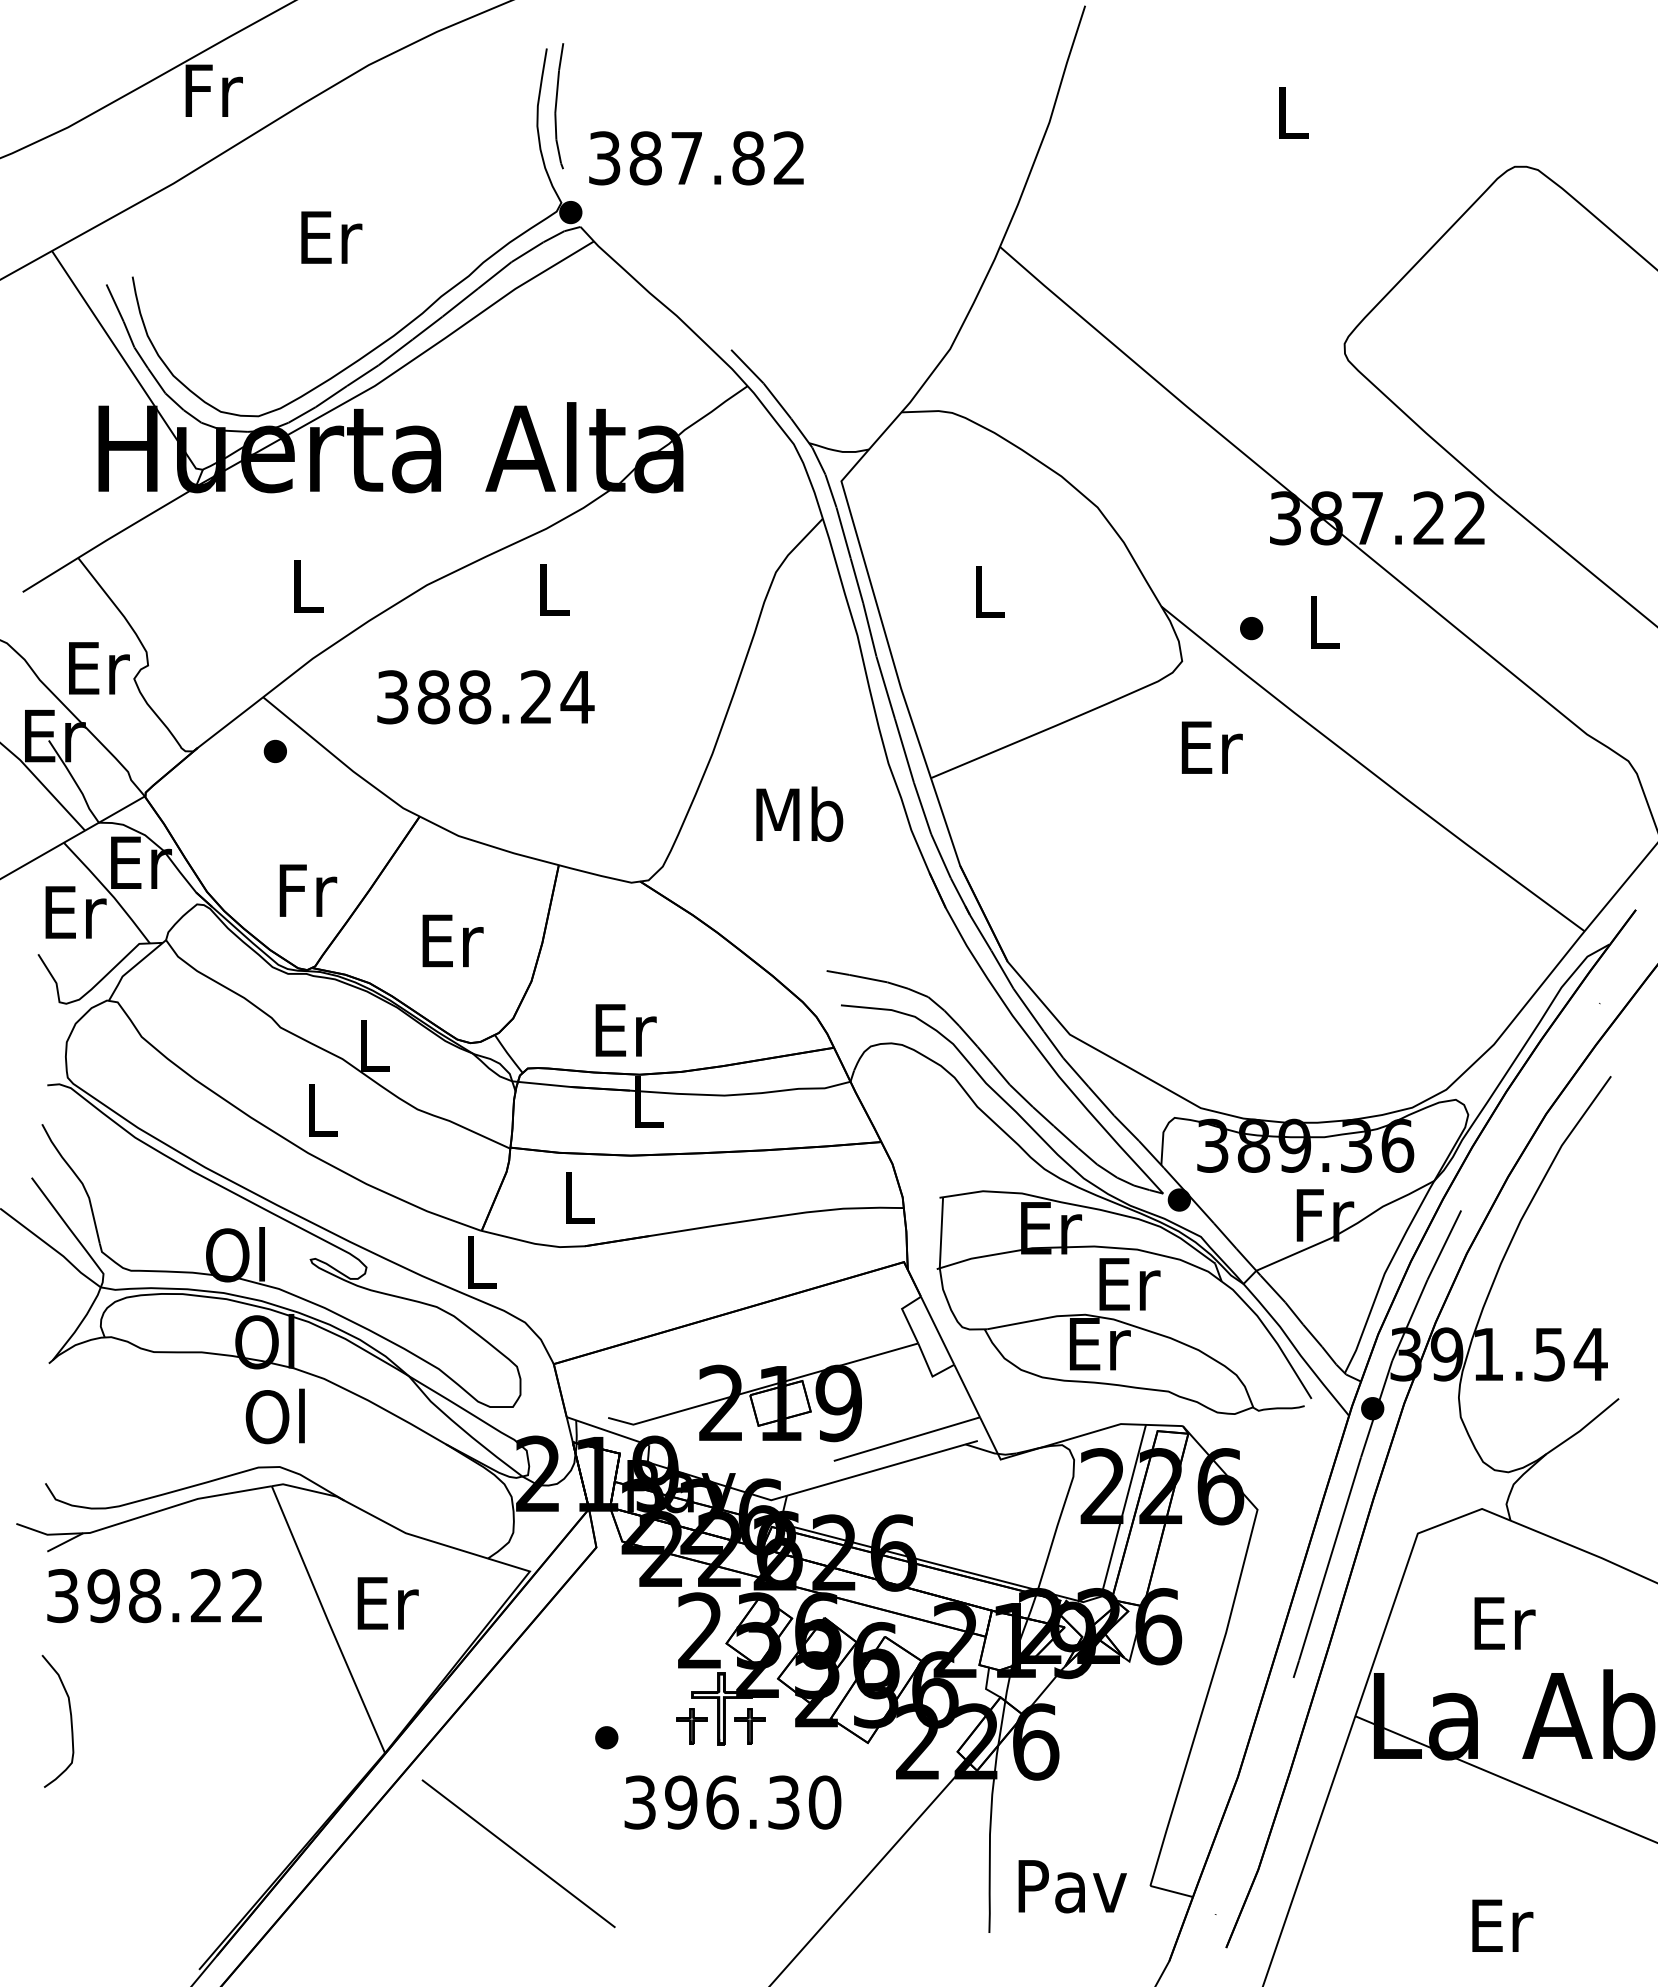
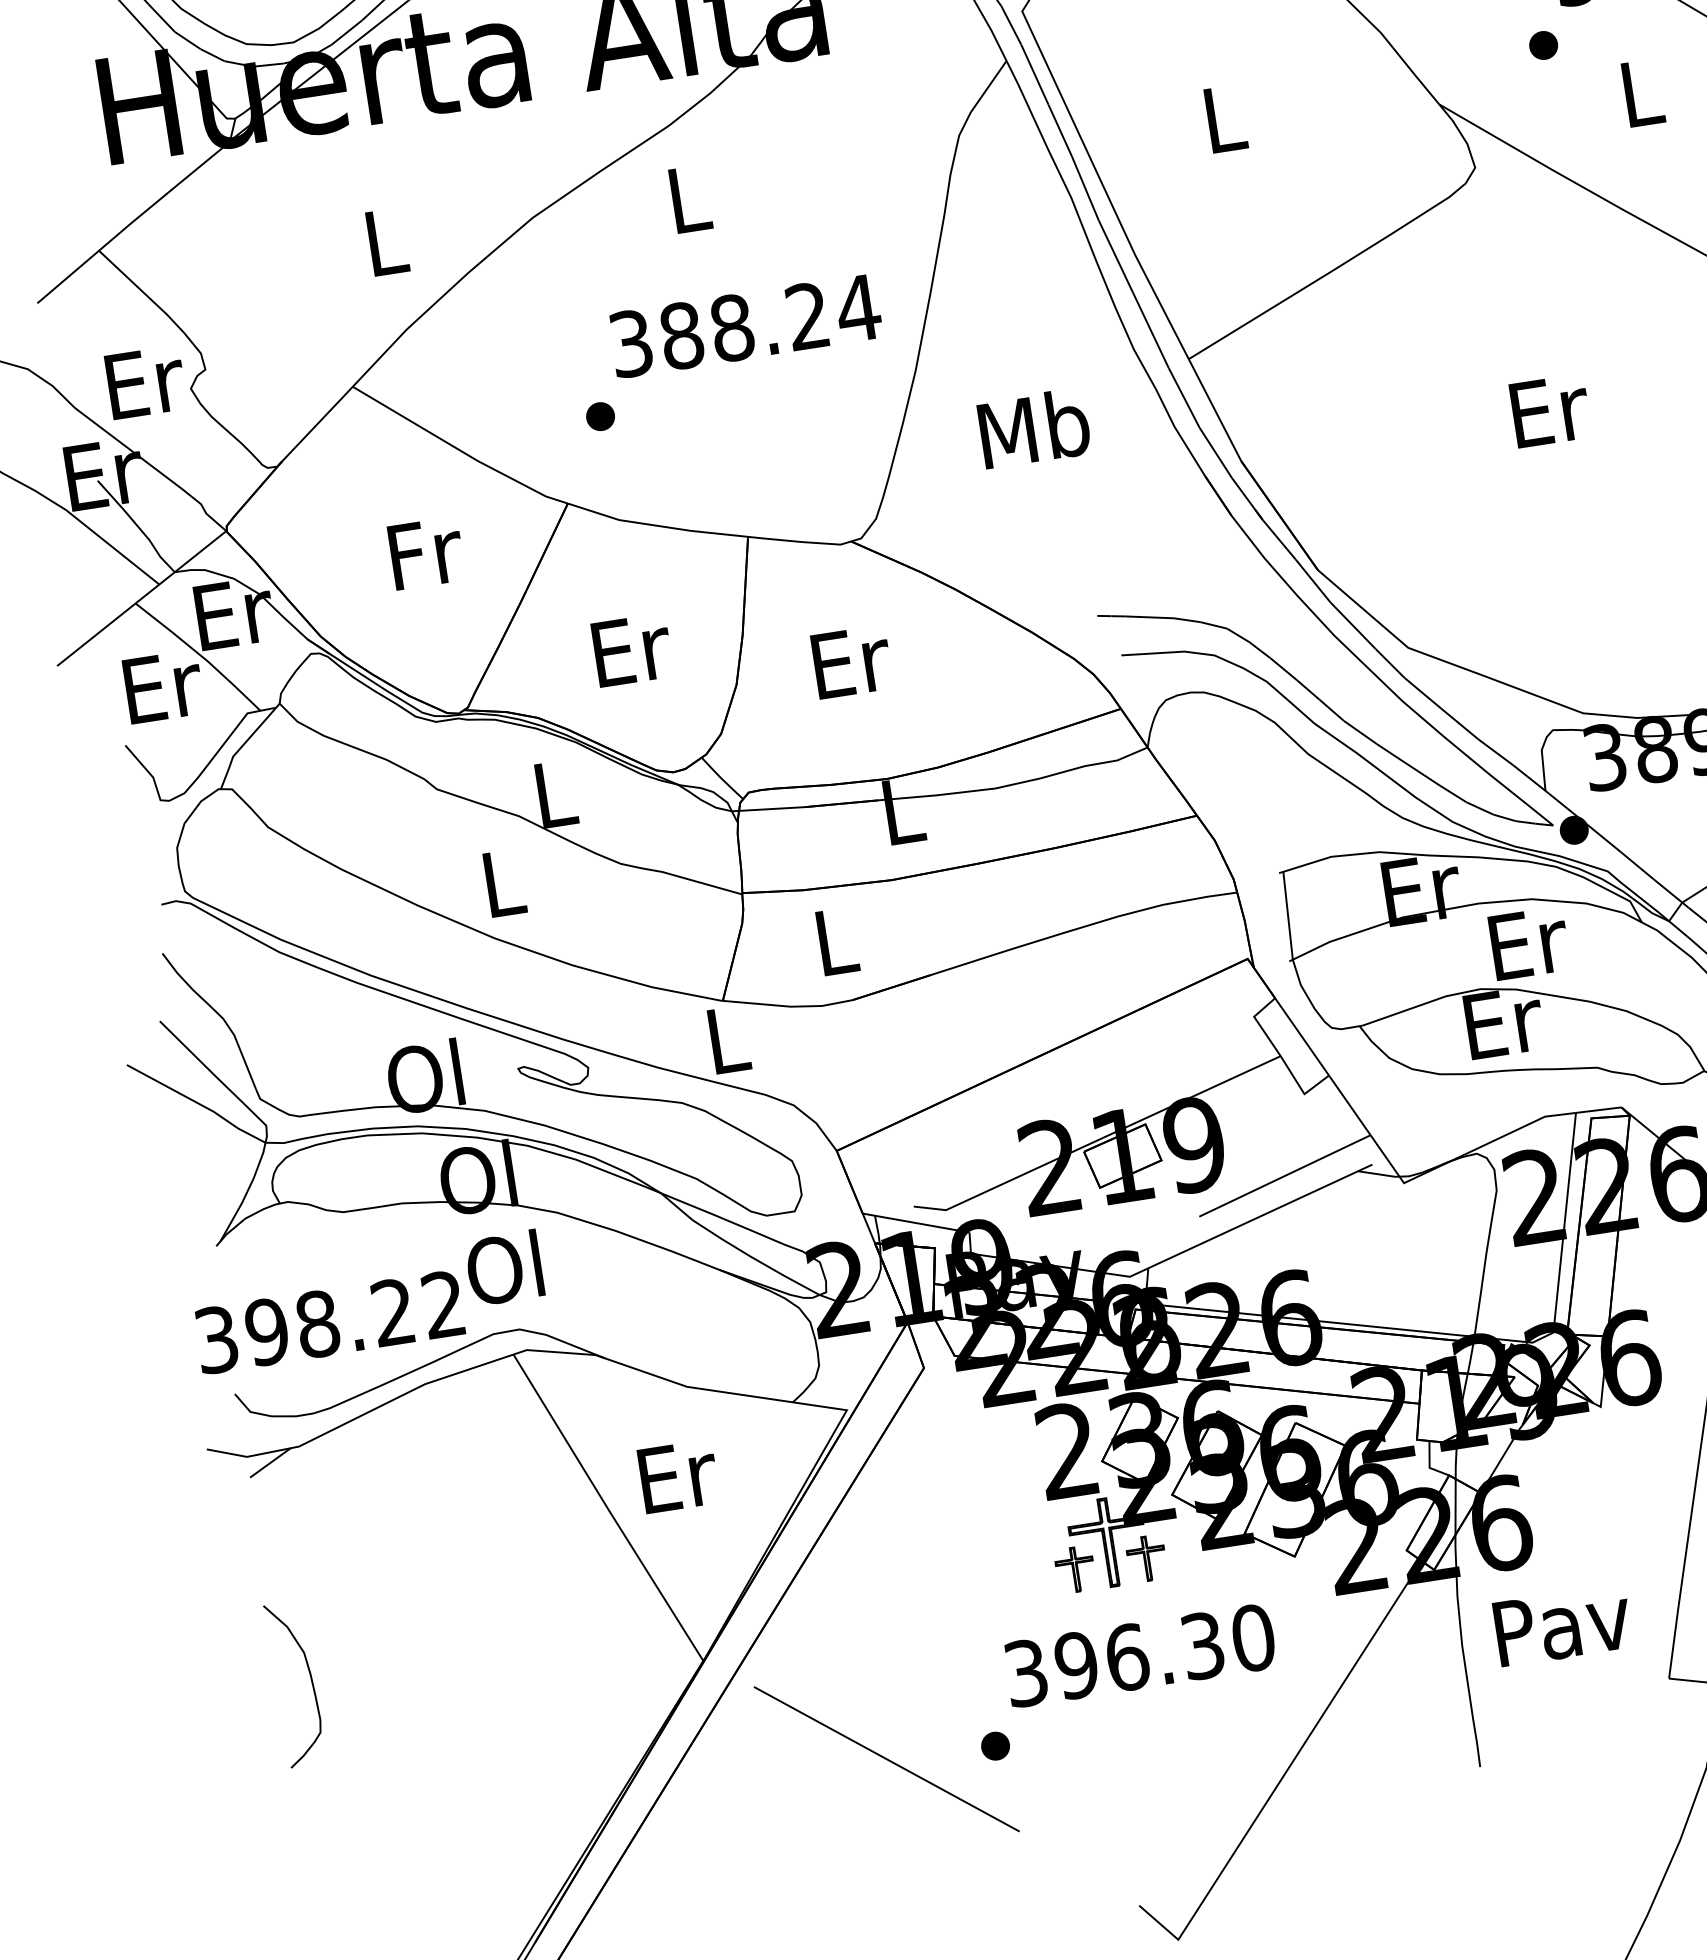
part: (1251, 628) -> (1543, 45), moved
text: (485, 697) -> (745, 326), moved
text: (1211, 747) -> (1549, 410), moved
part: (274, 750) -> (599, 415), moved
text: (308, 890) -> (426, 553), moved
text: (625, 1030) -> (851, 662), moved
text: (154, 1596) -> (329, 1323), moved
part: (606, 1737) -> (995, 1745), moved
text: (1072, 1886) -> (1562, 1625), moved

